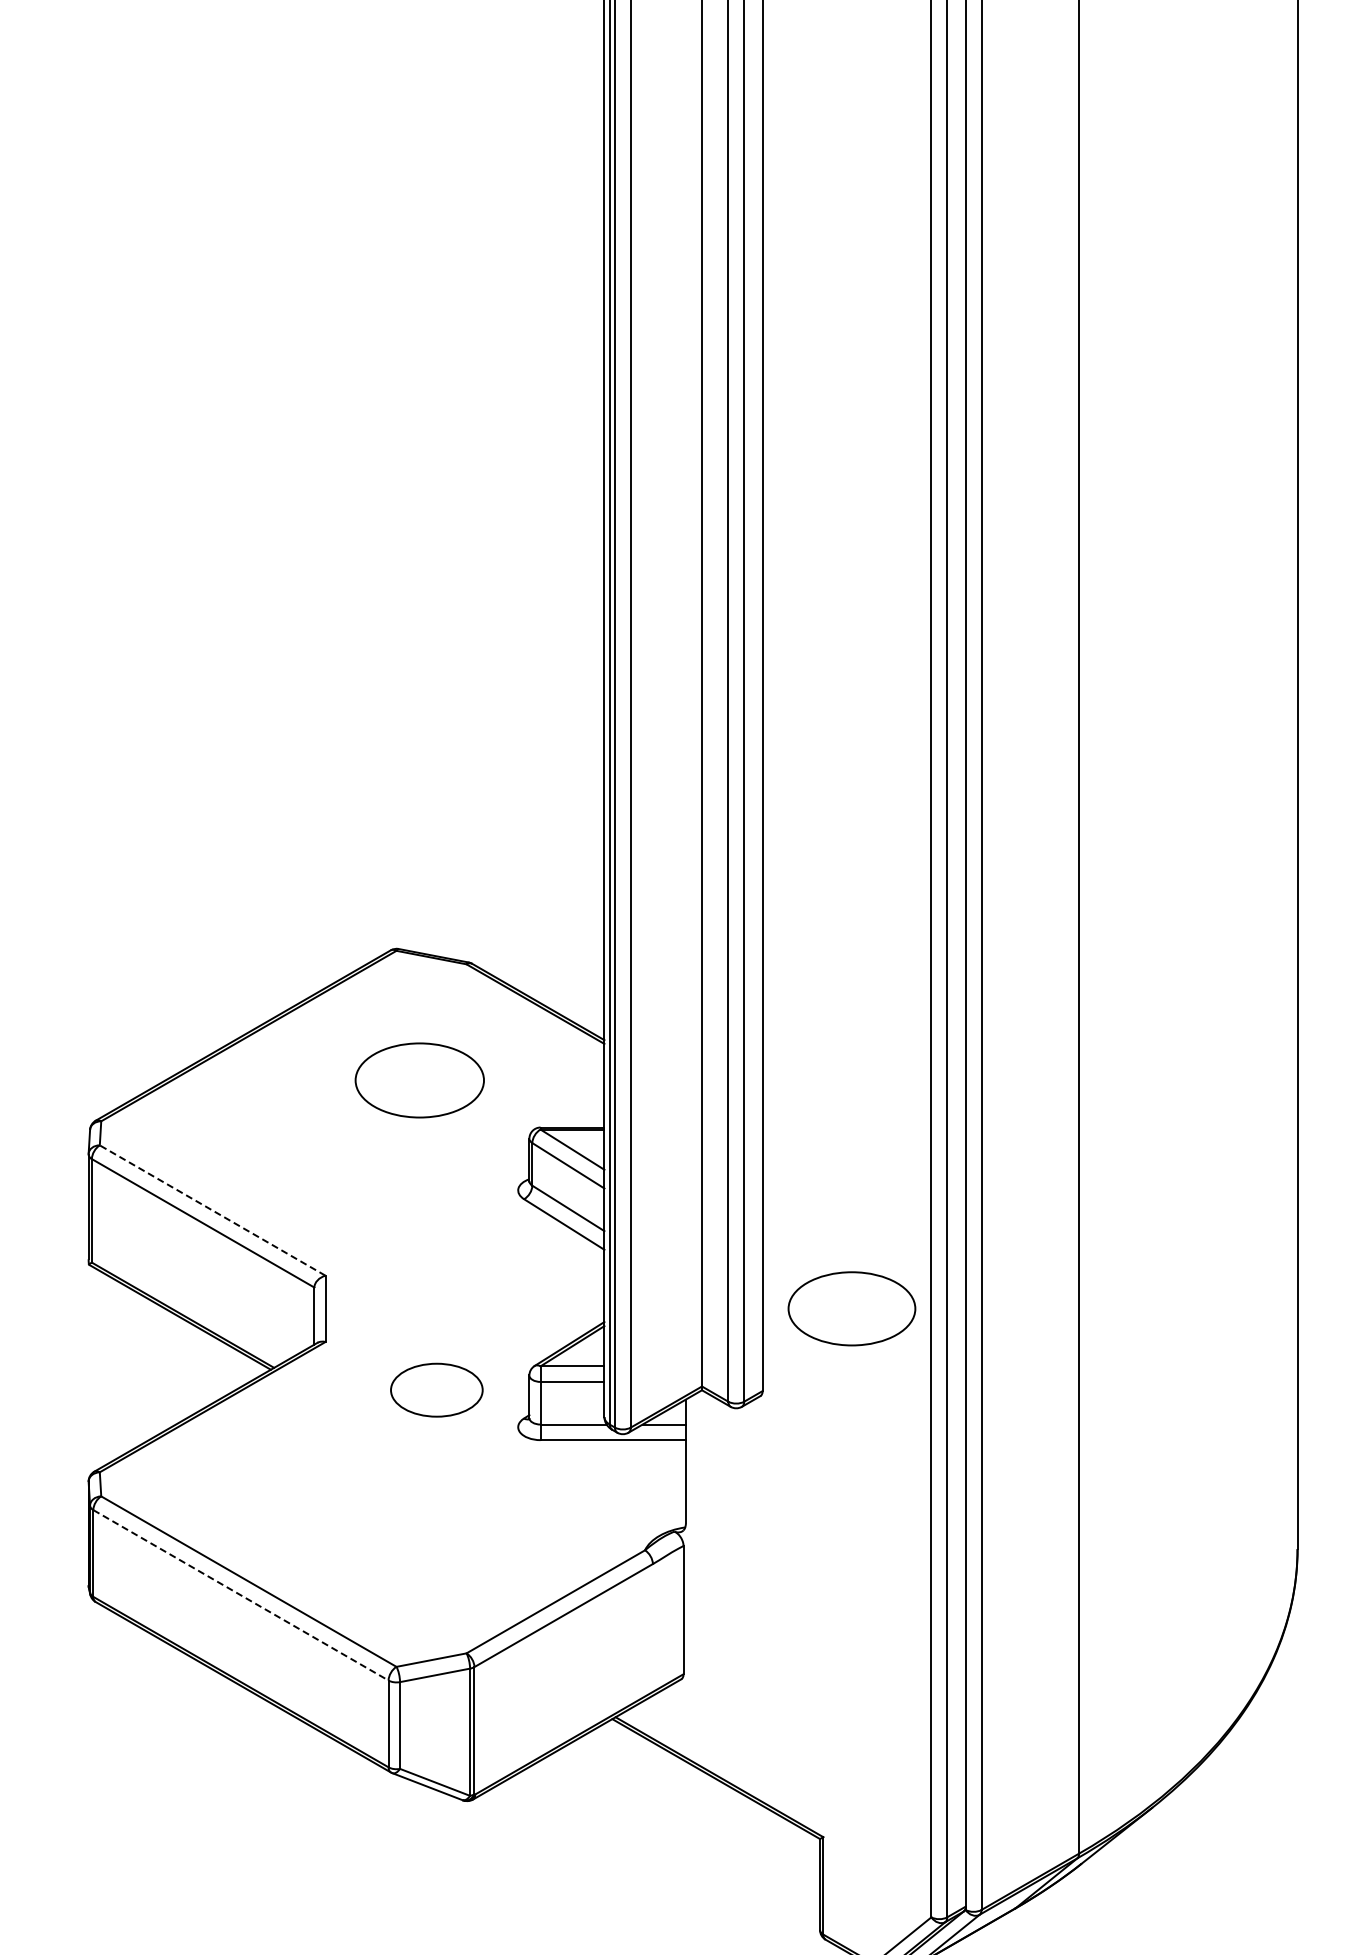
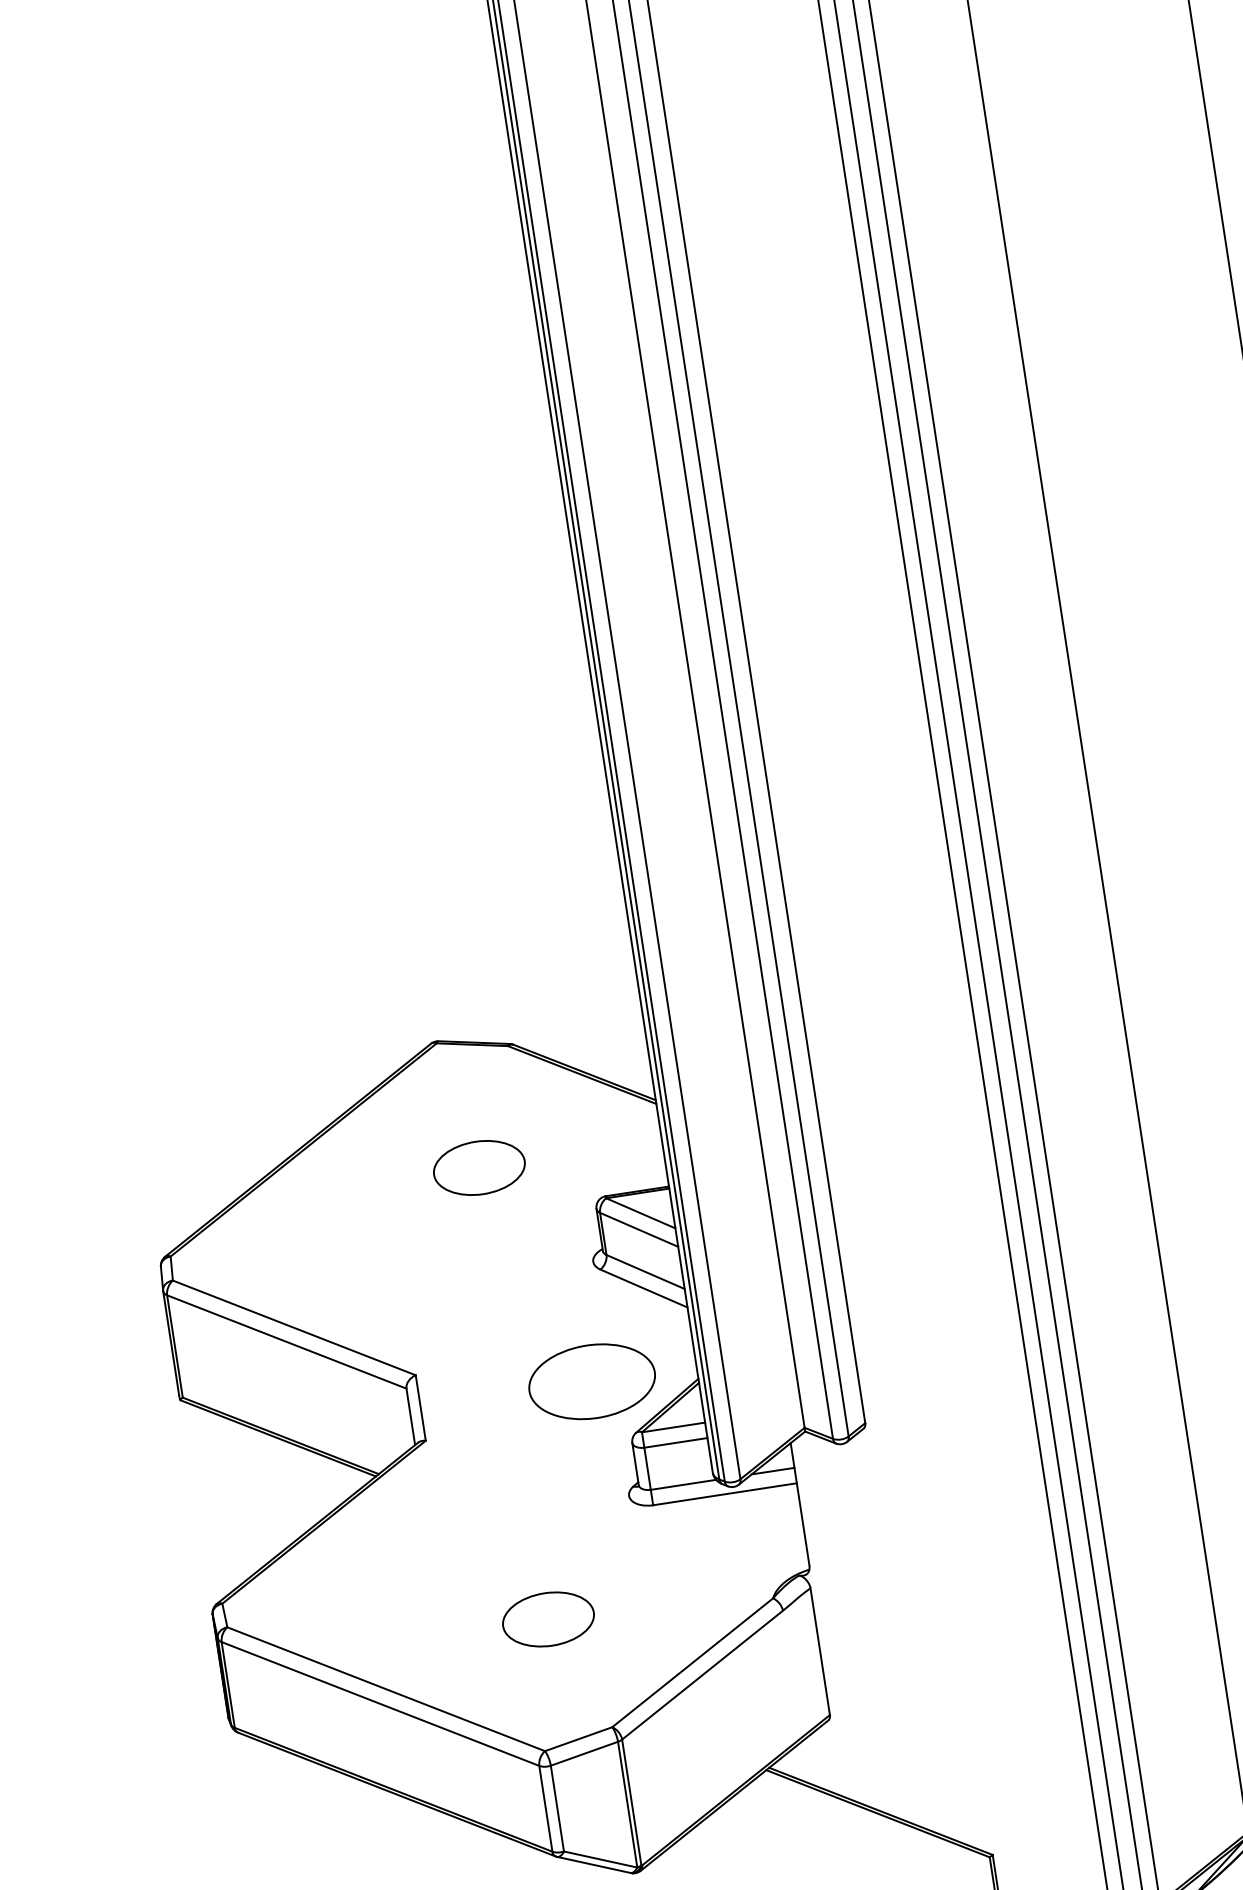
part: (419, 1080) -> (479, 1168), size x0.71
line: (212, 1210) -> (294, 1327), dashed -> solid
part: (851, 1308) -> (591, 1381), moved
part: (436, 1389) -> (548, 1618), moved
line: (241, 1595) -> (381, 1704), dashed -> solid

